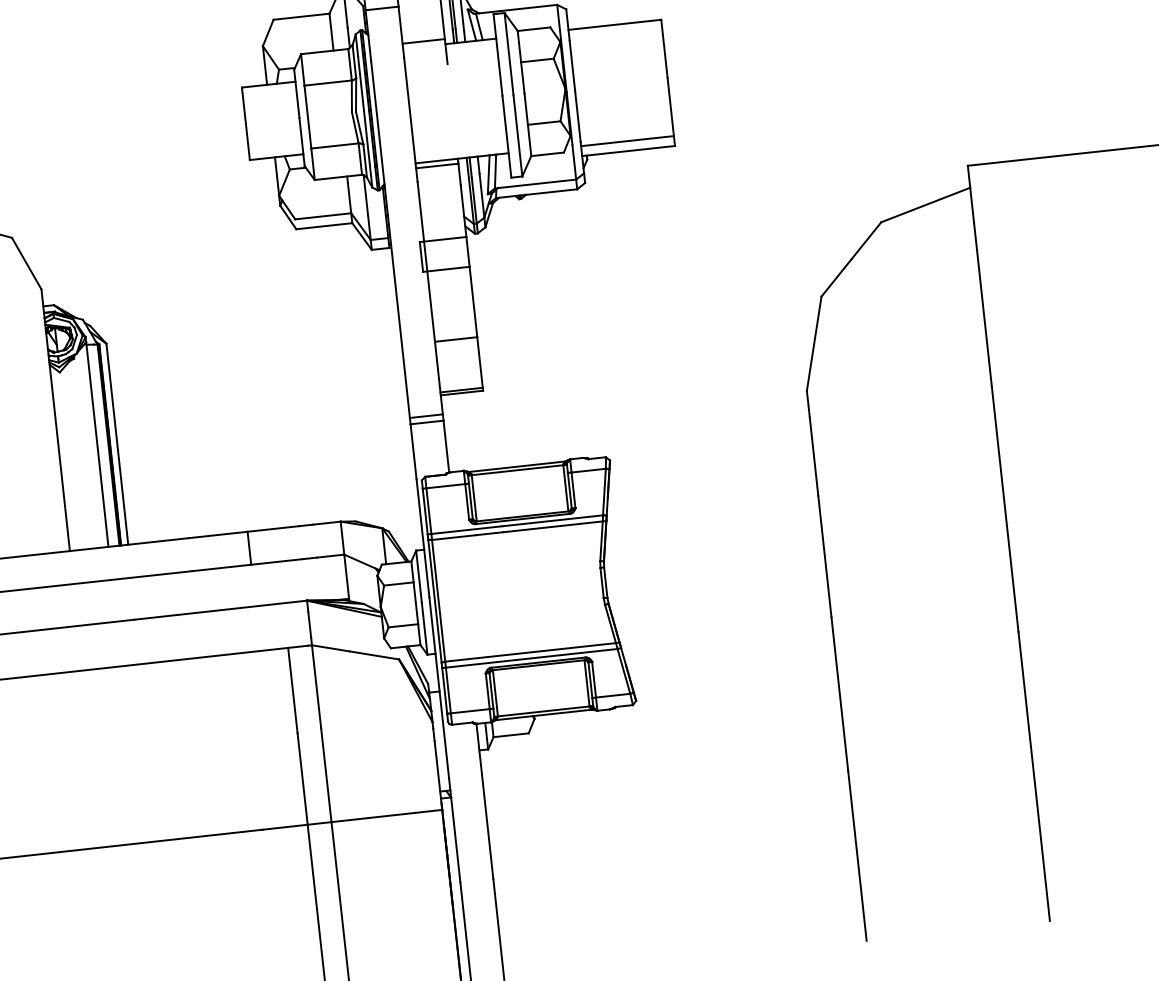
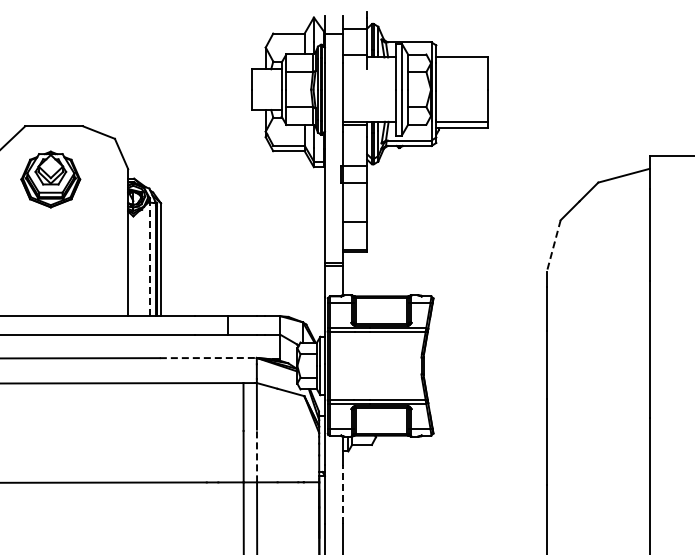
line: (813, 342) -> (553, 245), solid -> dashed
line: (96, 446) -> (149, 259), solid -> dashed
line: (221, 610) -> (208, 358), solid -> dashed
line: (327, 774) -> (257, 455), solid -> dashed
line: (487, 825) -> (343, 493), solid -> dashed

